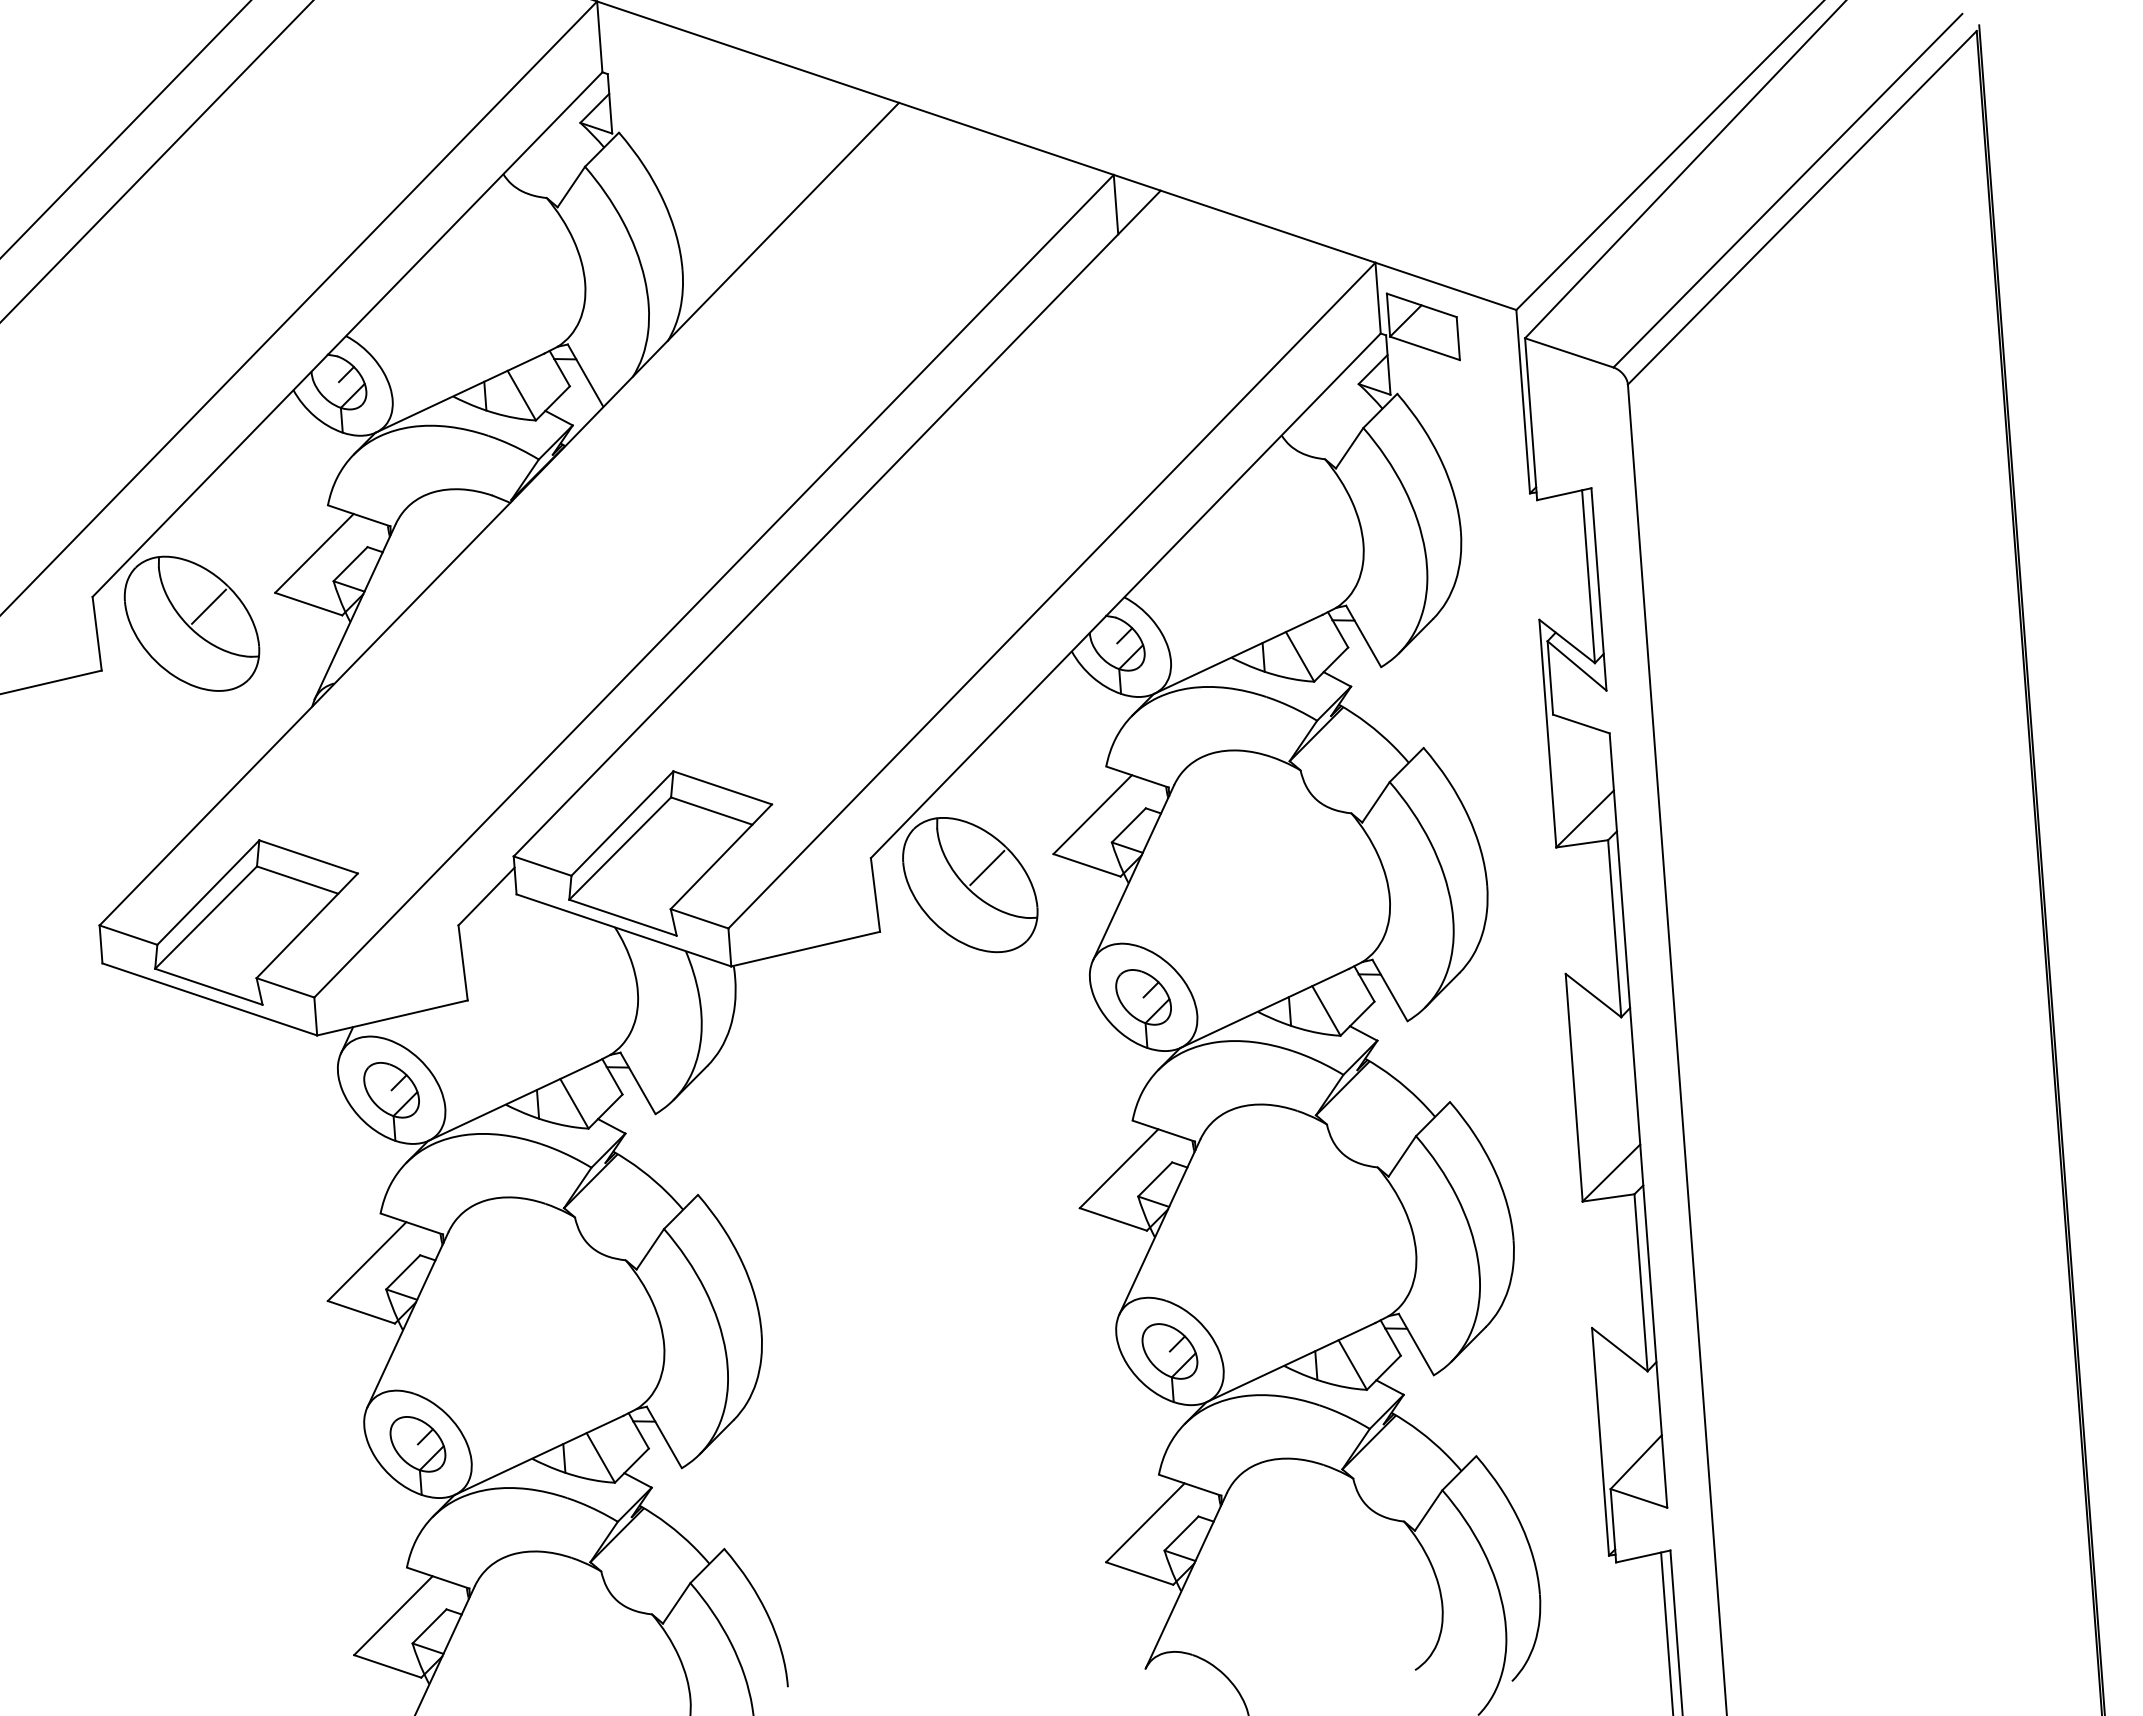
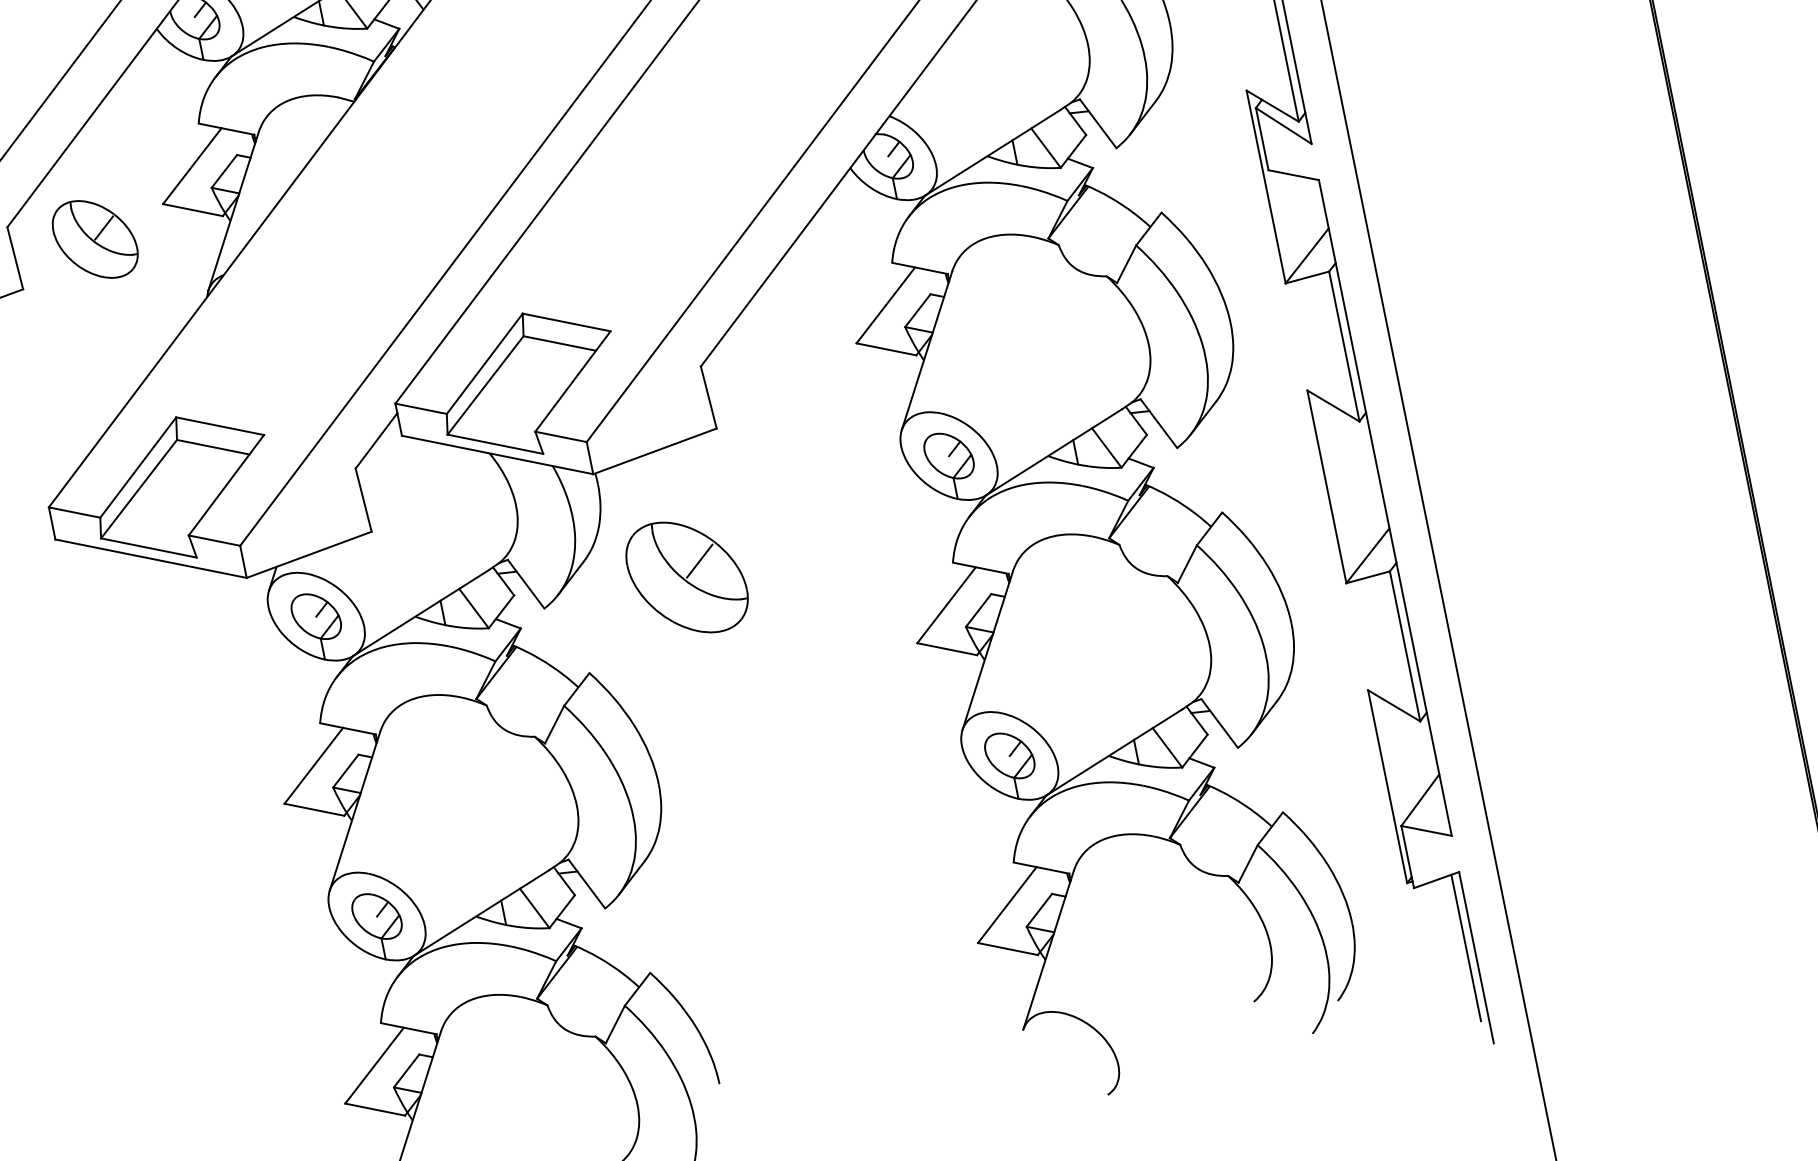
part: (191, 623) -> (94, 239), size x0.7
part: (970, 885) -> (687, 577), moved

